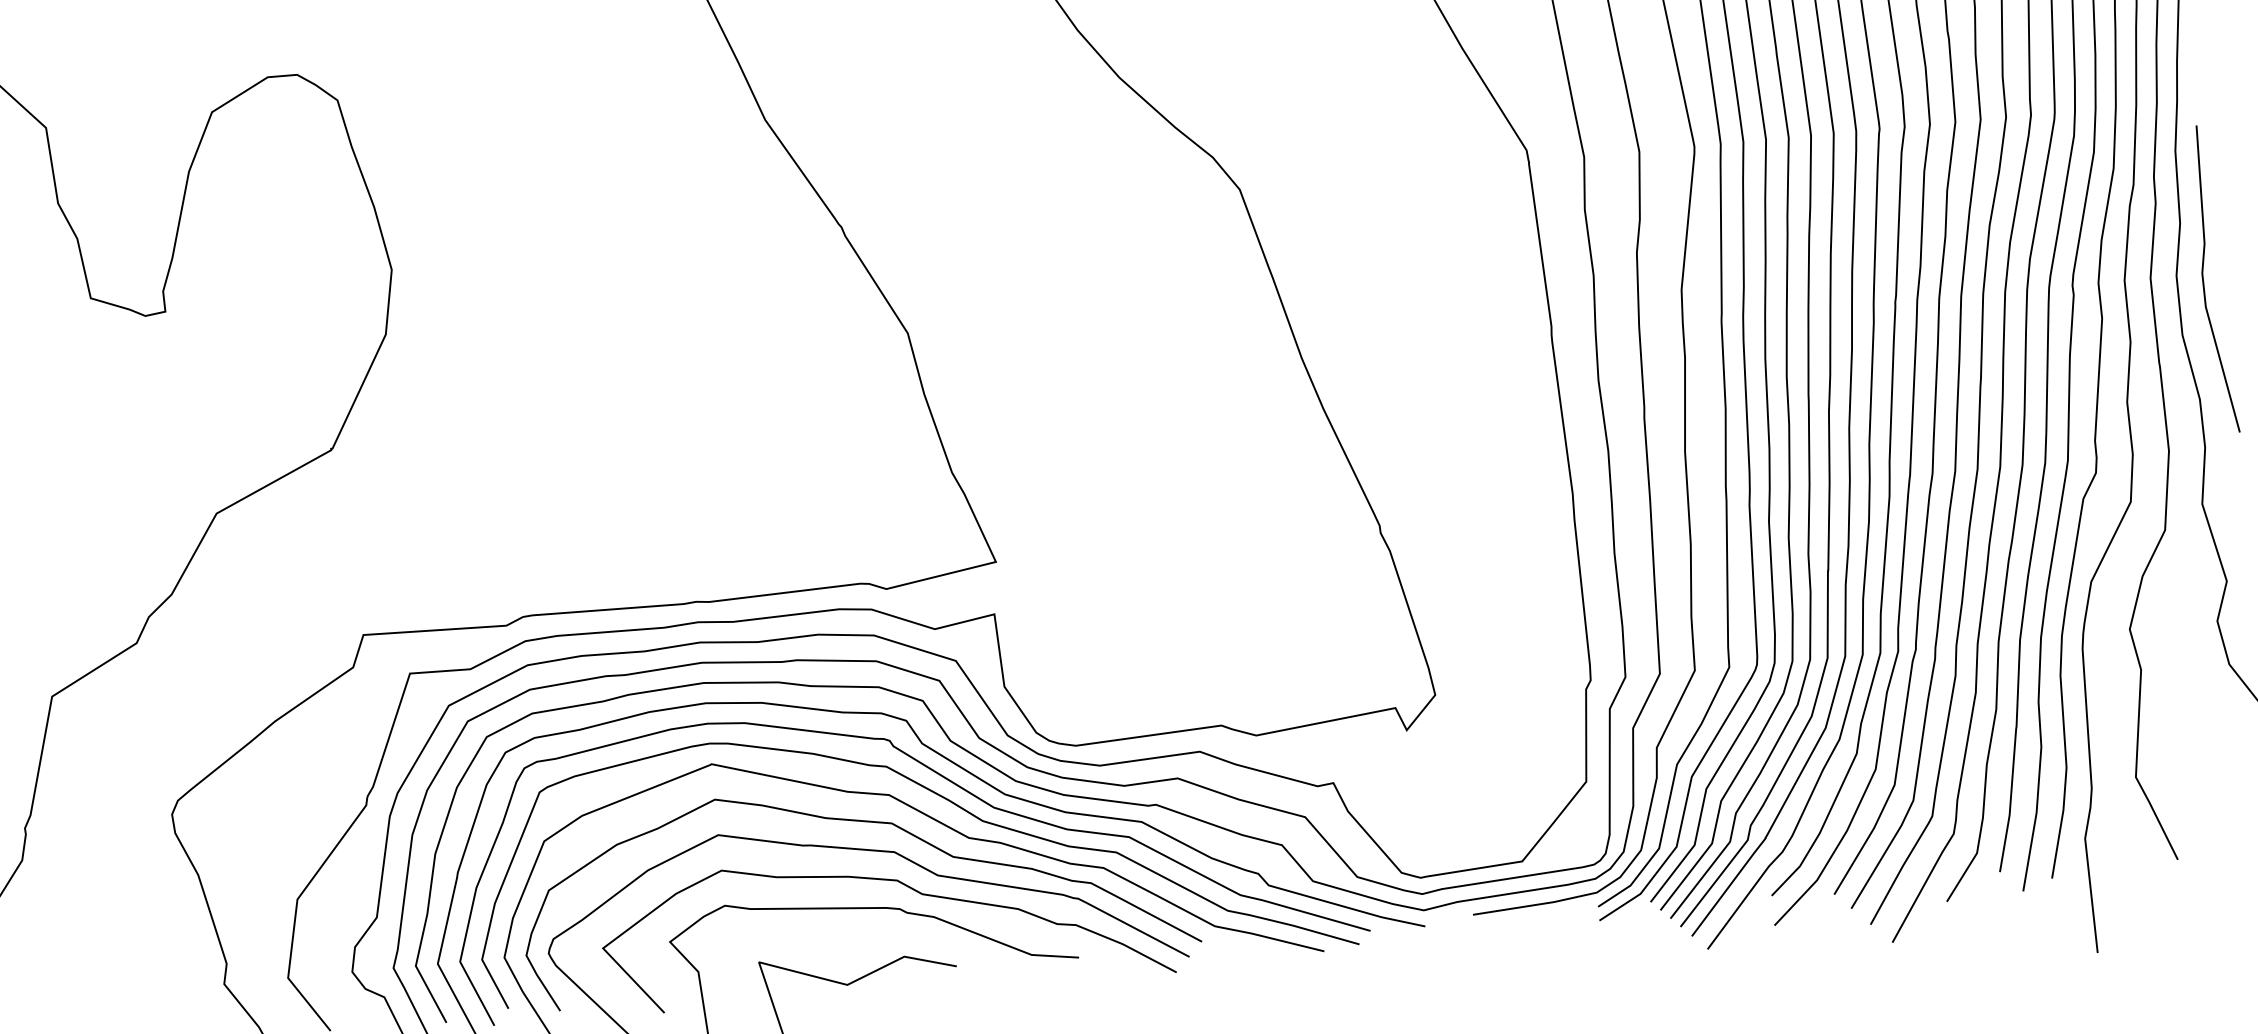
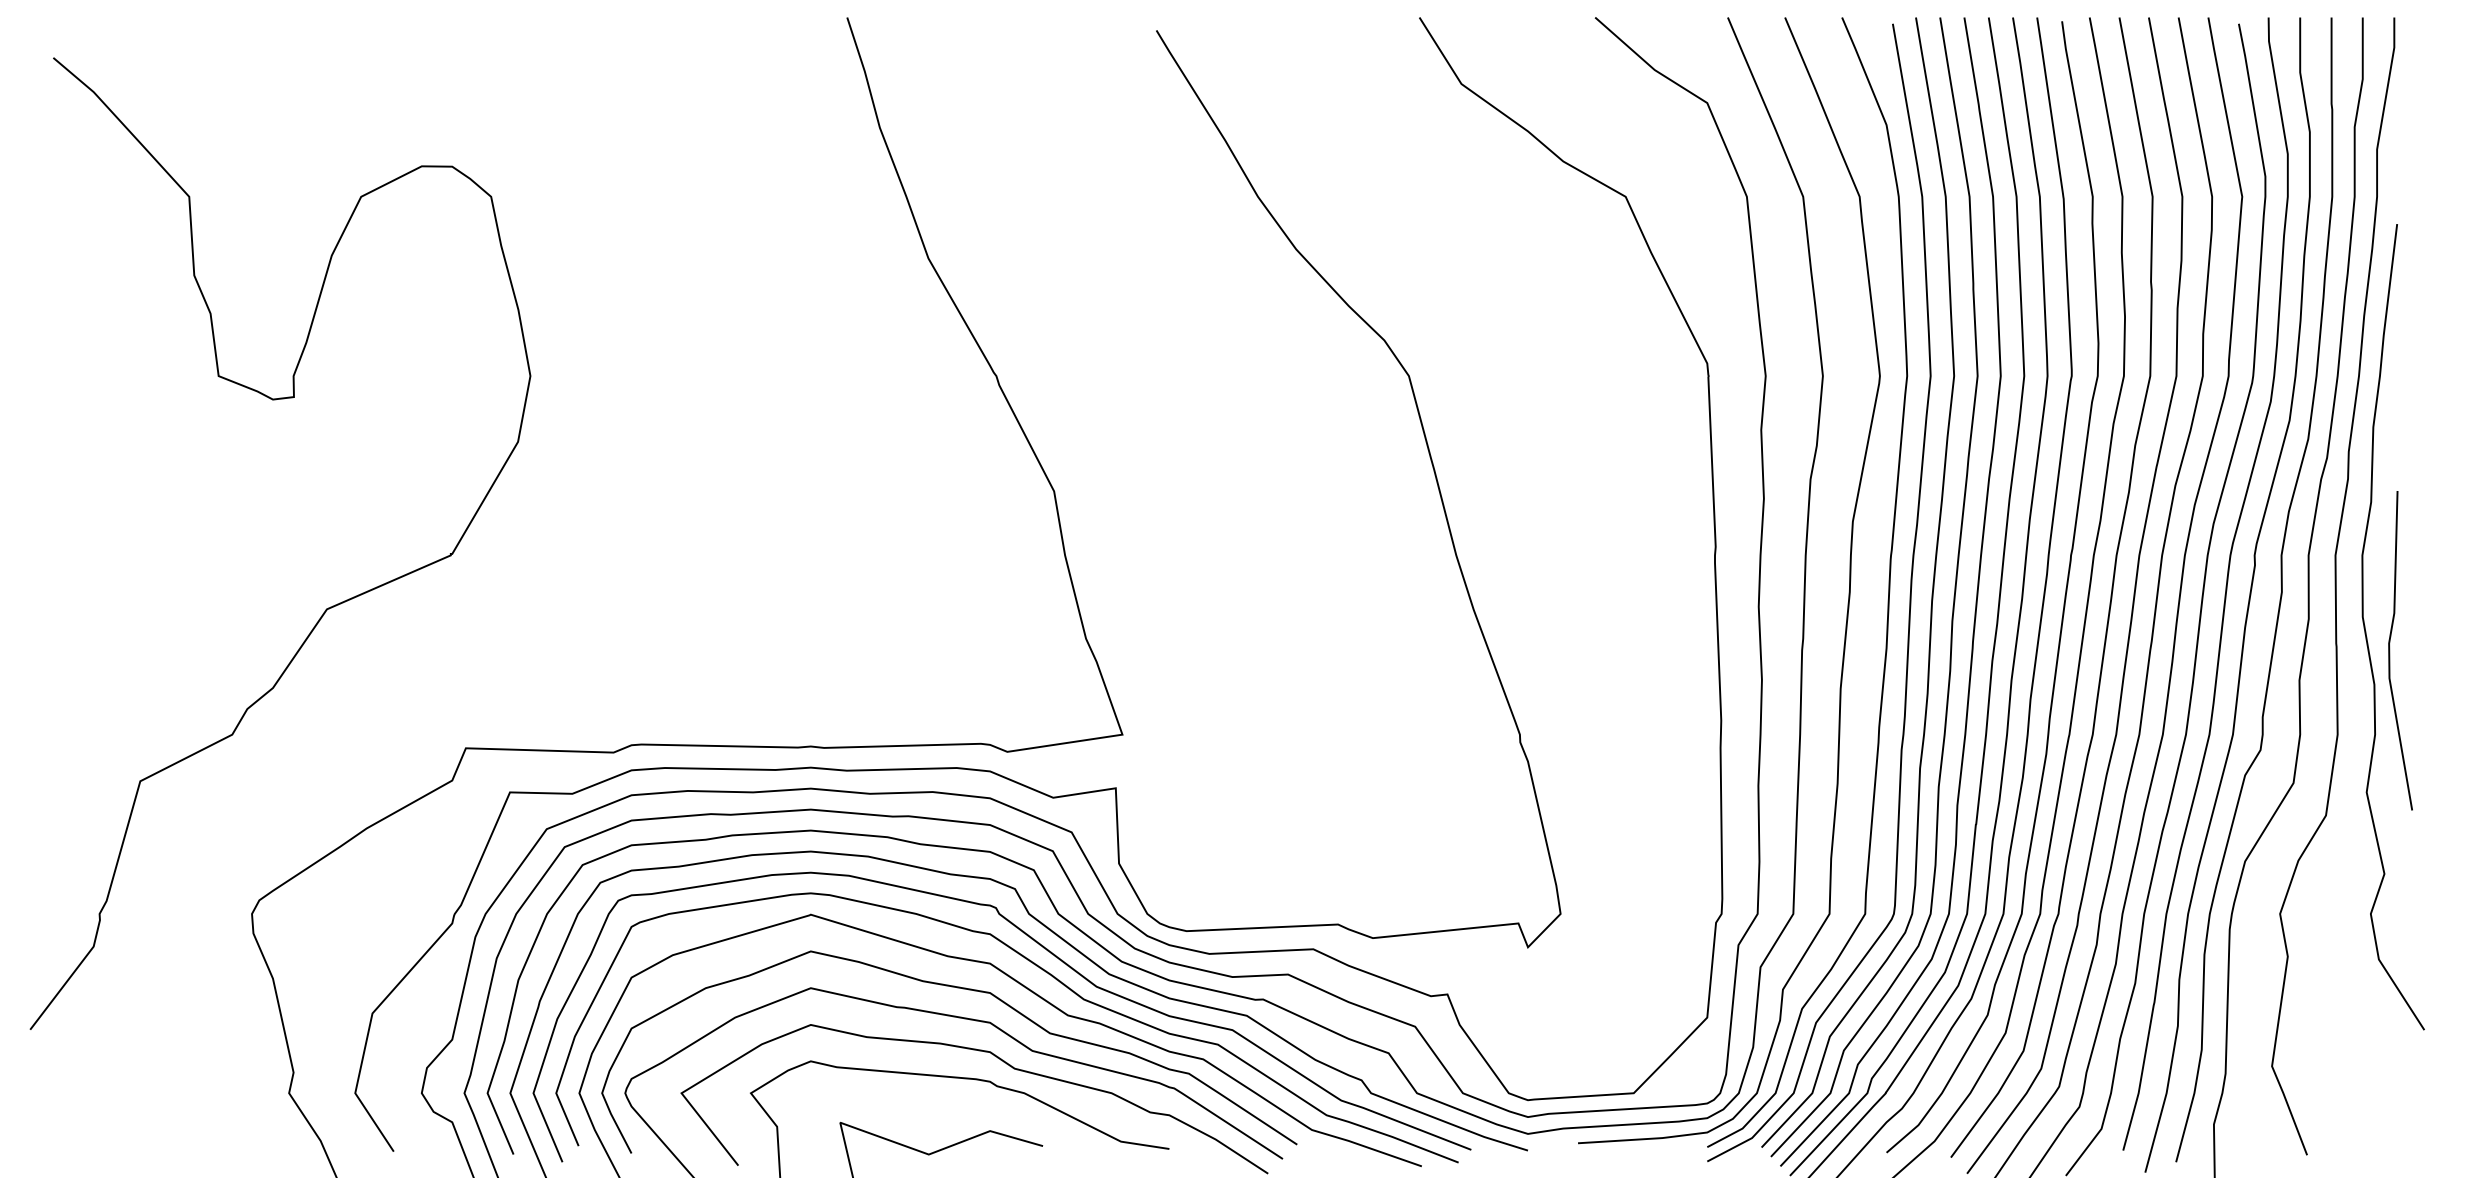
line: (2204, 280) -> (2390, 650), moved

